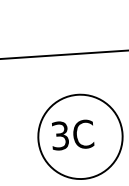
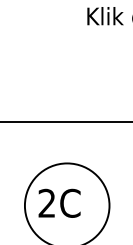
text: (59, 136) -> (46, 203), 3C -> 2C

